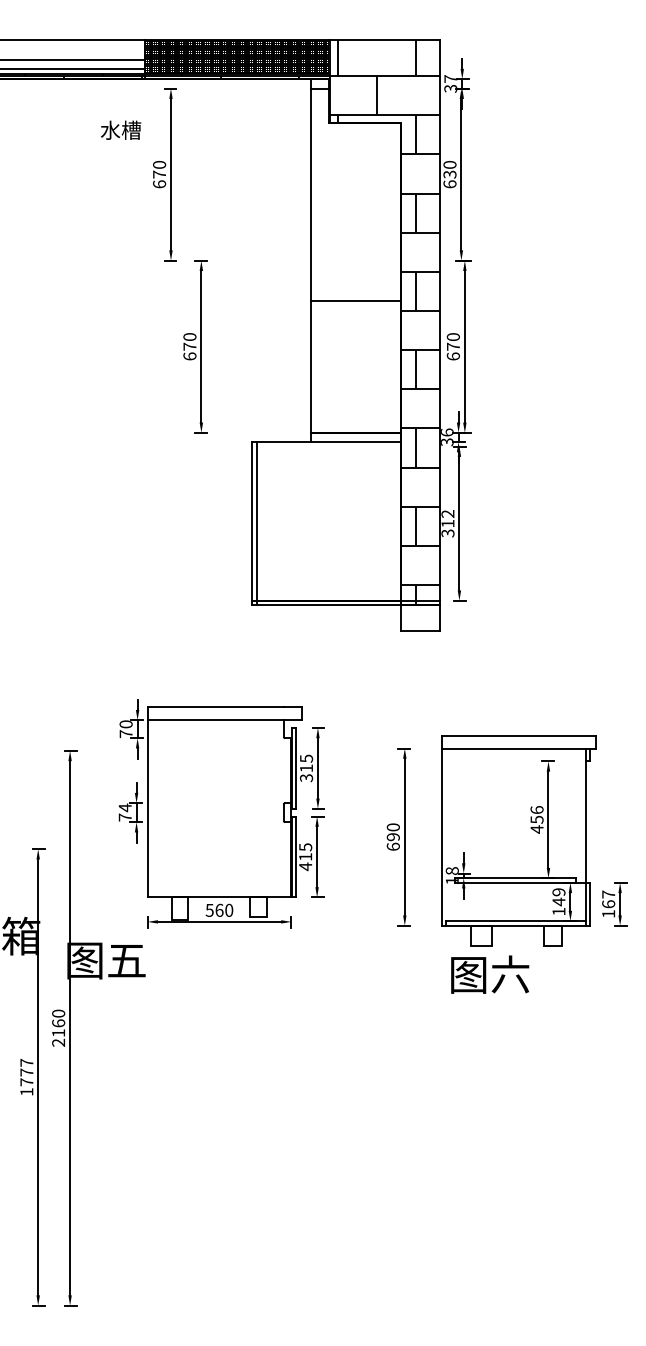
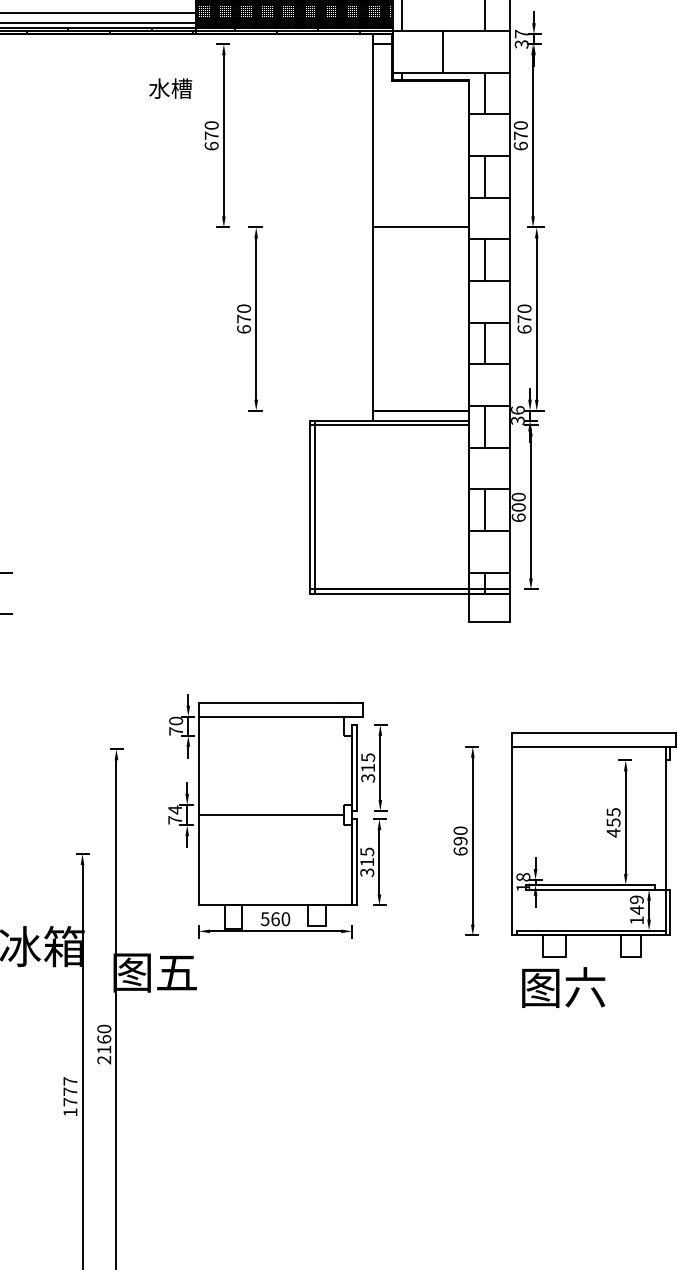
text: (449, 174) -> (520, 135), 630 -> 670
line: (356, 300) -> (421, 227), moved
line: (326, 446) -> (389, 425), added
text: (447, 523) -> (518, 507), 312 -> 600
text: (536, 810) -> (612, 812), 456 -> 455
line: (215, 812) -> (271, 814), added
text: (305, 866) -> (367, 872), 415 -> 315

